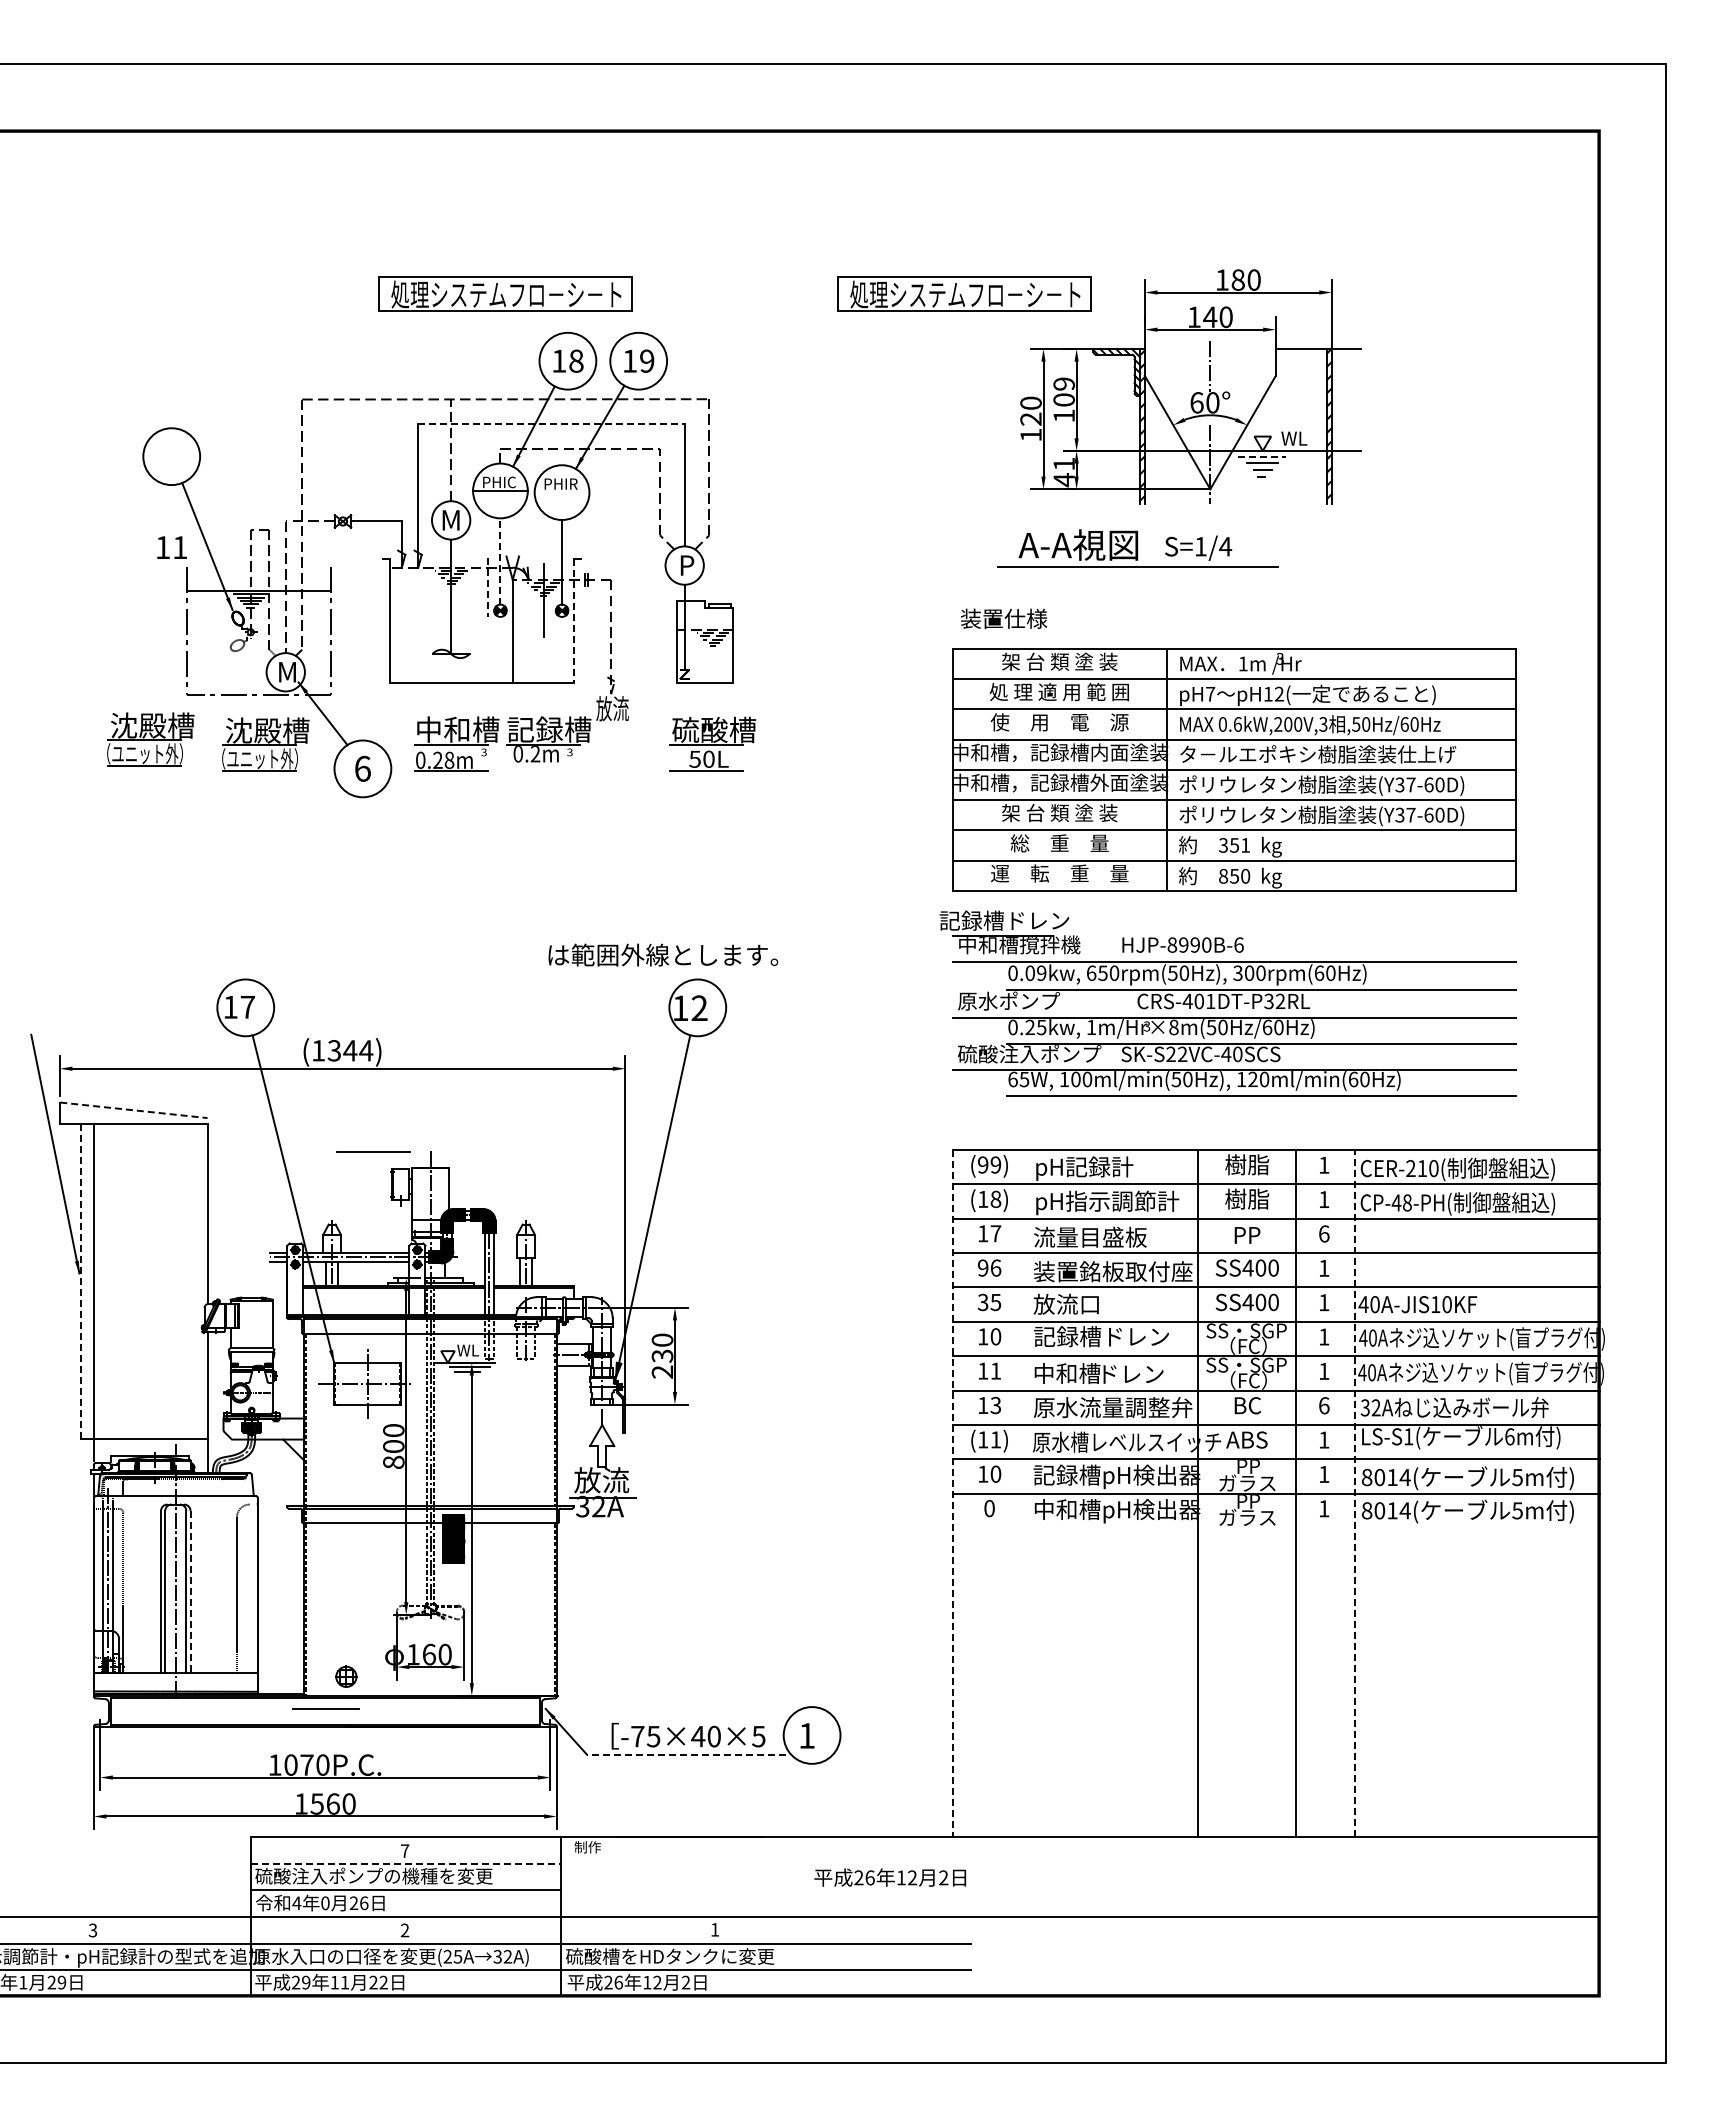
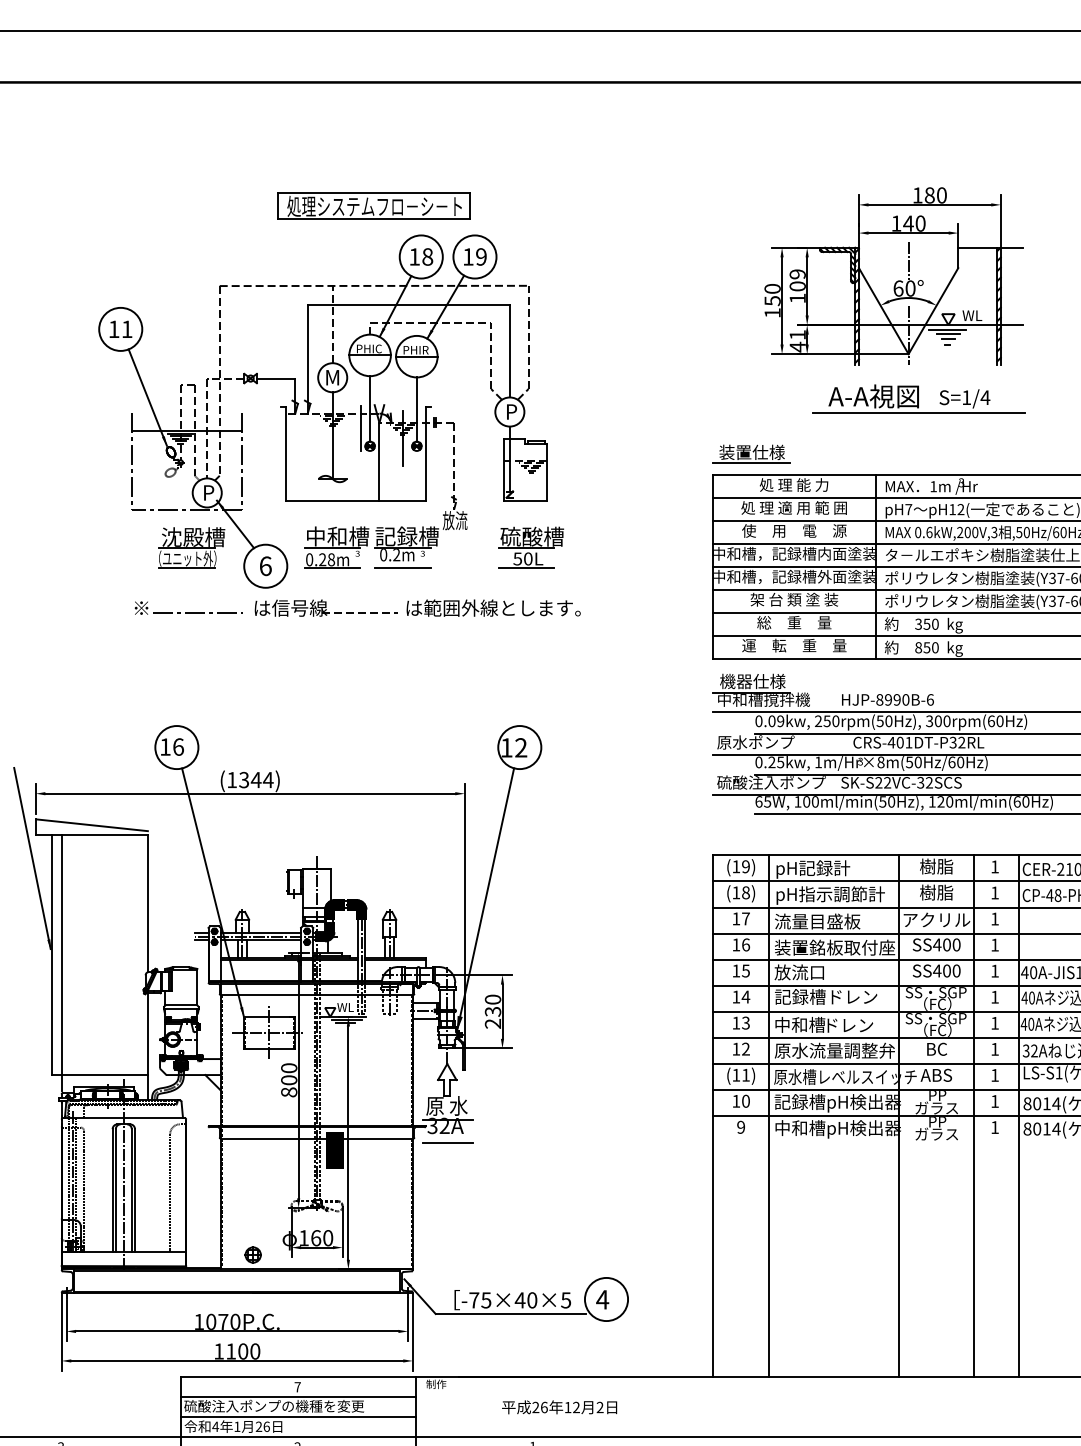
part: (964, 293) -> (722, 205), removed
text: (1030, 419) -> (772, 301), 120 -> 150
line: (552, 423) -> (409, 304), dashed -> solid
line: (1262, 456) -> (948, 329), dashed -> solid
line: (561, 492) -> (416, 356), added
text: (171, 547) -> (120, 329), moved
part: (1137, 548) -> (918, 399), moved
line: (500, 560) -> (370, 408), dashed -> solid
line: (488, 587) -> (361, 428), dashed -> solid
line: (574, 621) -> (426, 454), dashed -> solid
line: (1002, 633) -> (750, 463), added
text: (1059, 661) -> (794, 484), 架 台 類 塗 装 -> 処 理 能 力
text: (287, 672) -> (208, 493), M -> P
part: (150, 739) -> (104, 543), removed
part: (261, 823) -> (188, 607), added
part: (442, 823) -> (326, 607), added
text: (1245, 845) -> (935, 624), 351 -> 350
text: (1004, 920) -> (752, 681), 記録槽ドレン -> 機器仕様
text: (663, 954) -> (493, 607), moved
text: (1091, 973) -> (818, 721), 650rpm(50Hz), -> 250rpm(50Hz),
text: (247, 1006) -> (178, 746), 17 -> 16
text: (1231, 1054) -> (924, 782), SK-S22VC-40SCS -> SK-S22VC-32SCS
line: (134, 1110) -> (92, 825), dashed -> solid
line: (373, 1151) -> (402, 567), moved
text: (983, 1164) -> (736, 866), (99) -> (19)
text: (1324, 1233) -> (995, 918), 6 -> 1
text: (1247, 1234) -> (936, 919), PP -> アクリル
text: (983, 1267) -> (736, 944), 96 -> 16
line: (81, 1281) -> (52, 955), dashed -> solid
text: (982, 1302) -> (735, 971), 35 -> 15
text: (995, 1336) -> (745, 996), 10 -> 14
text: (995, 1370) -> (745, 1022), 11 -> 13
text: (995, 1405) -> (745, 1049), 13 -> 12
text: (1324, 1405) -> (995, 1049), 6 -> 1
text: (601, 1480) -> (446, 1106), 放流 -> 原 水
line: (952, 1493) -> (713, 1115), dashed -> solid
line: (1026, 1493) -> (769, 1115), added
line: (1355, 1493) -> (1018, 1115), dashed -> solid
text: (989, 1508) -> (741, 1127), 0 -> 9
line: (190, 1591) -> (134, 1190), dashed -> solid
line: (325, 1708) -> (447, 1142), moved
text: (806, 1735) -> (602, 1299), 1 -> 4
line: (685, 1754) -> (510, 1313), dashed -> solid
text: (324, 1803) -> (236, 1351), 1560 -> 1100
line: (406, 1864) -> (298, 1397), dashed -> solid
text: (890, 1877) -> (559, 1407), moved
text: (325, 1903) -> (237, 1426), 0 -> 1

